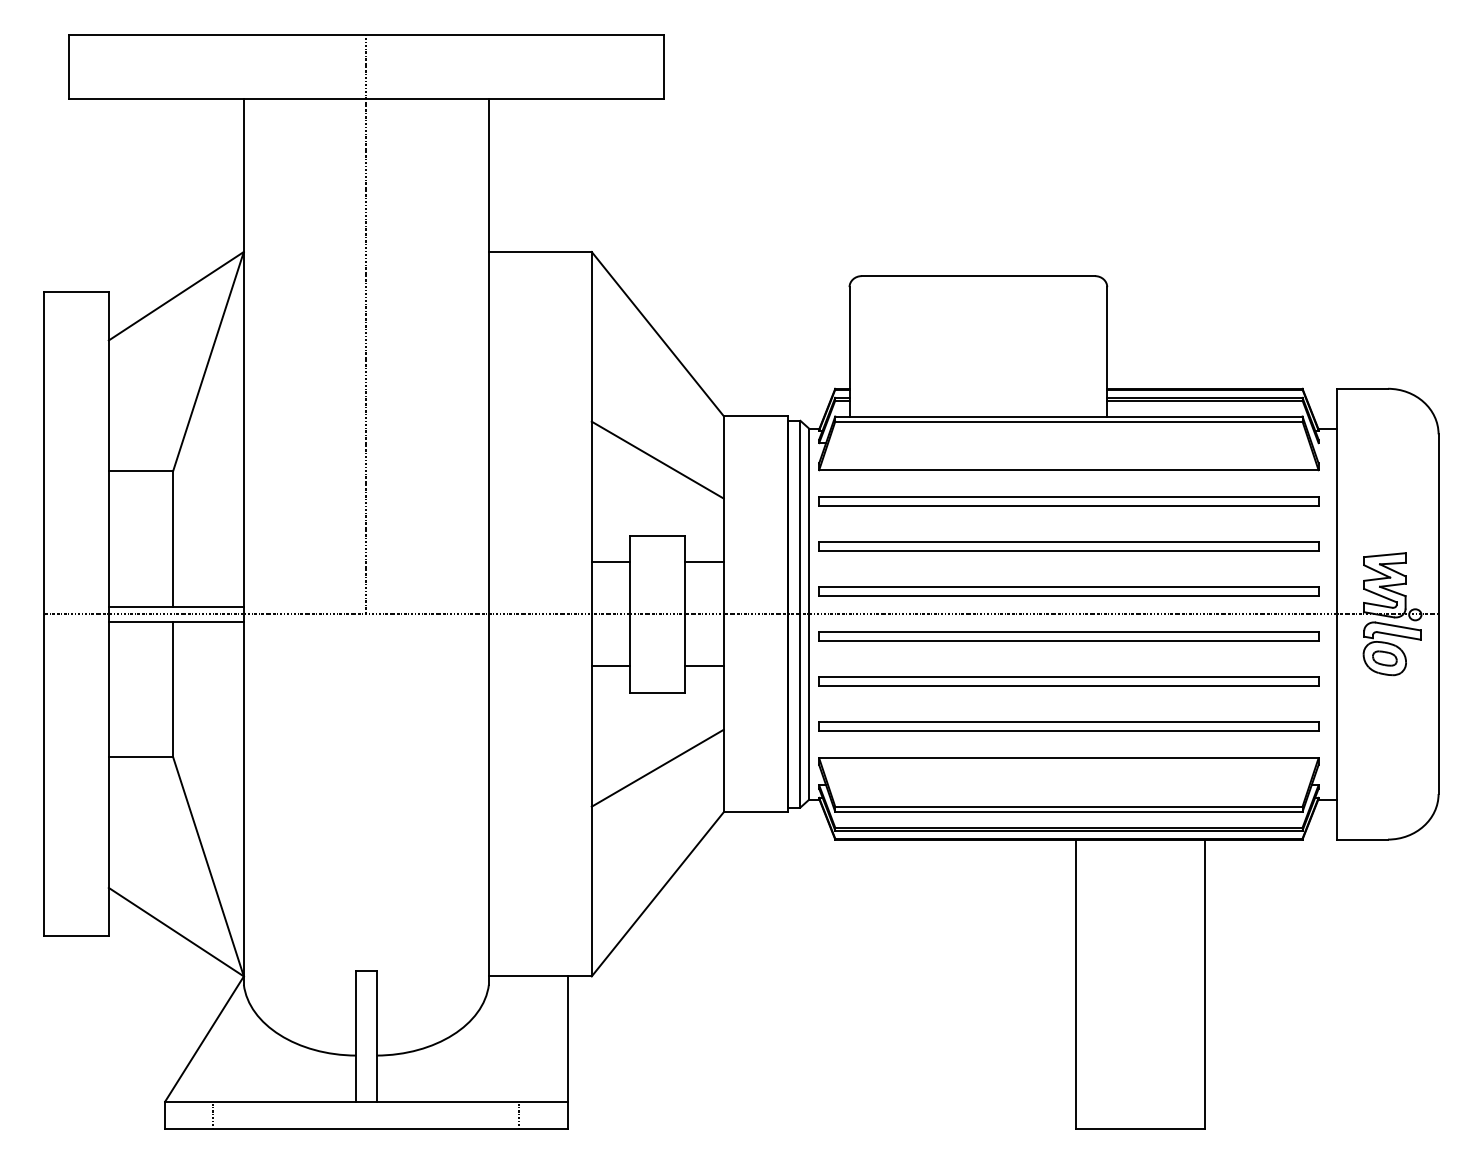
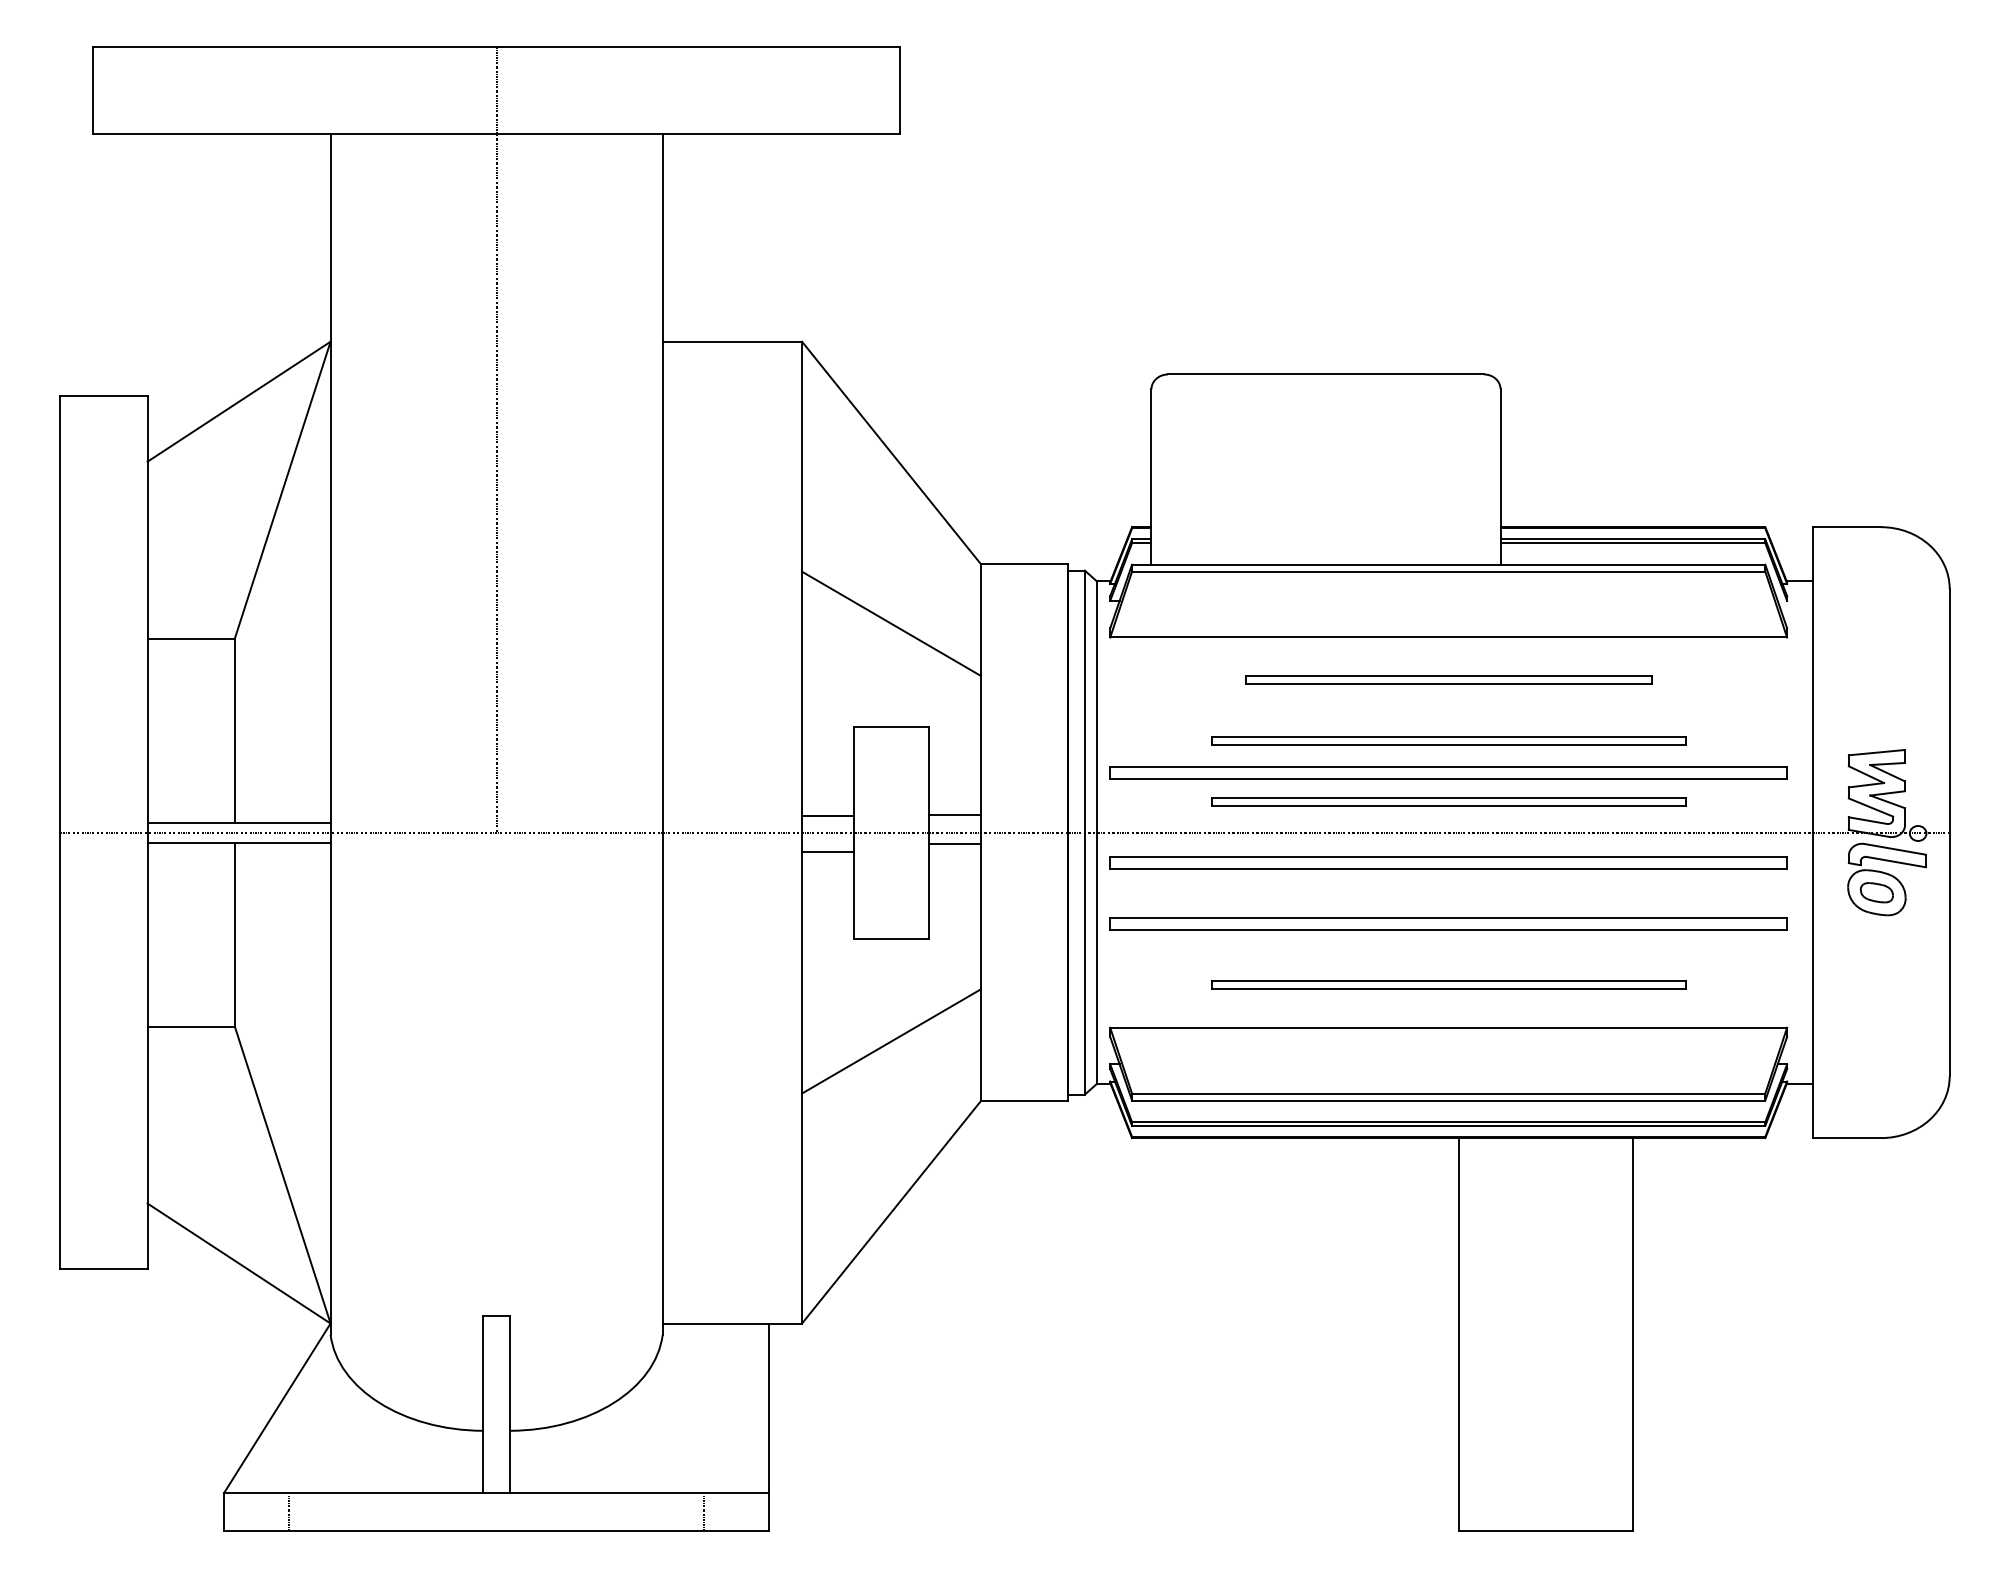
part: (1068, 501) -> (1448, 679), size x0.6
part: (1068, 546) -> (1448, 740), size x0.7
line: (611, 561) -> (828, 815), moved
line: (704, 561) -> (954, 814), moved
part: (1068, 569) -> (1448, 772), added
part: (1068, 591) -> (1448, 801), size x0.7
line: (611, 666) -> (828, 852), moved
line: (704, 666) -> (954, 844), moved
part: (1068, 726) -> (1448, 984), size x0.7

